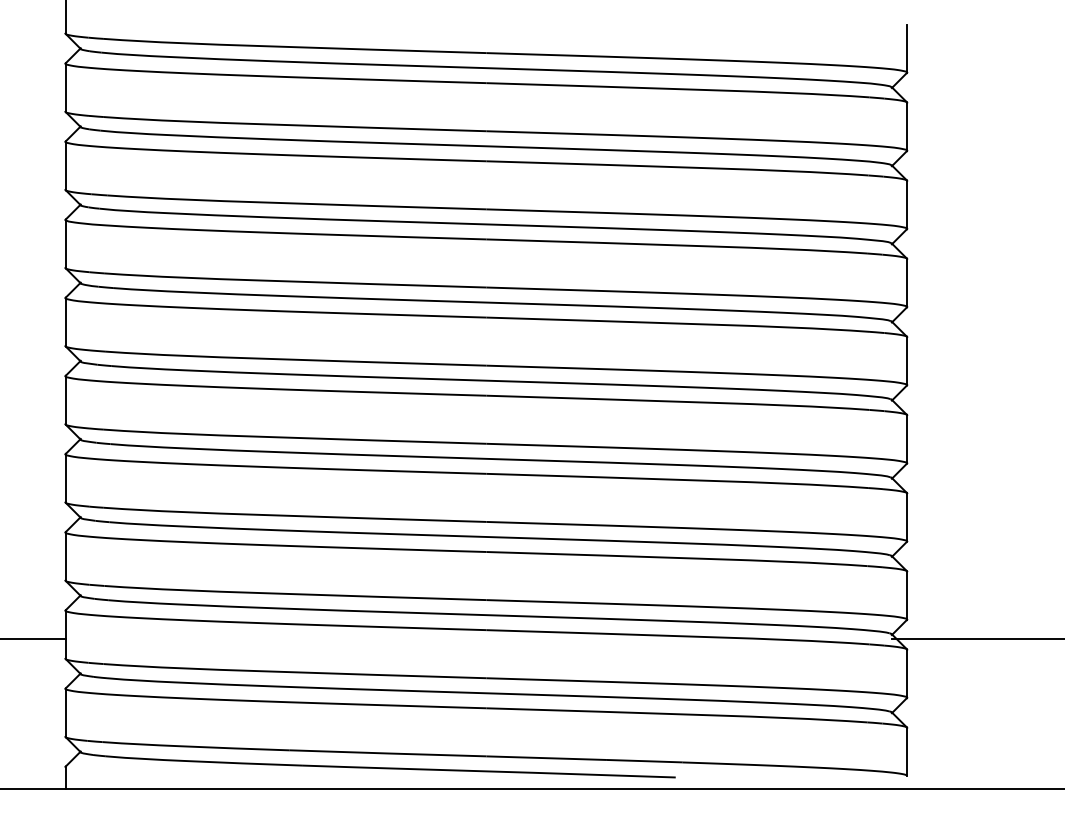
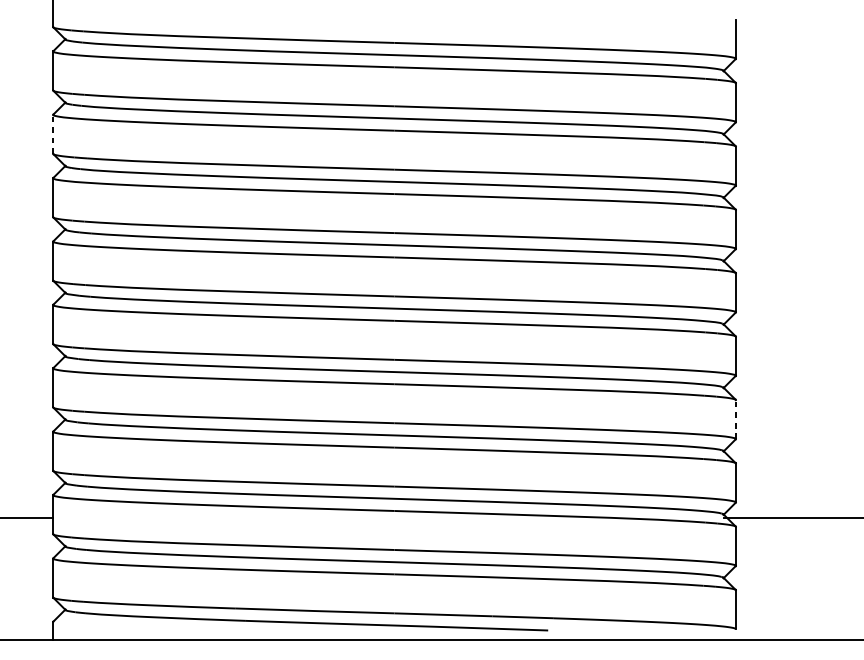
line: (65, 165) -> (53, 134), solid -> dashed
line: (907, 516) -> (736, 418), solid -> dashed

